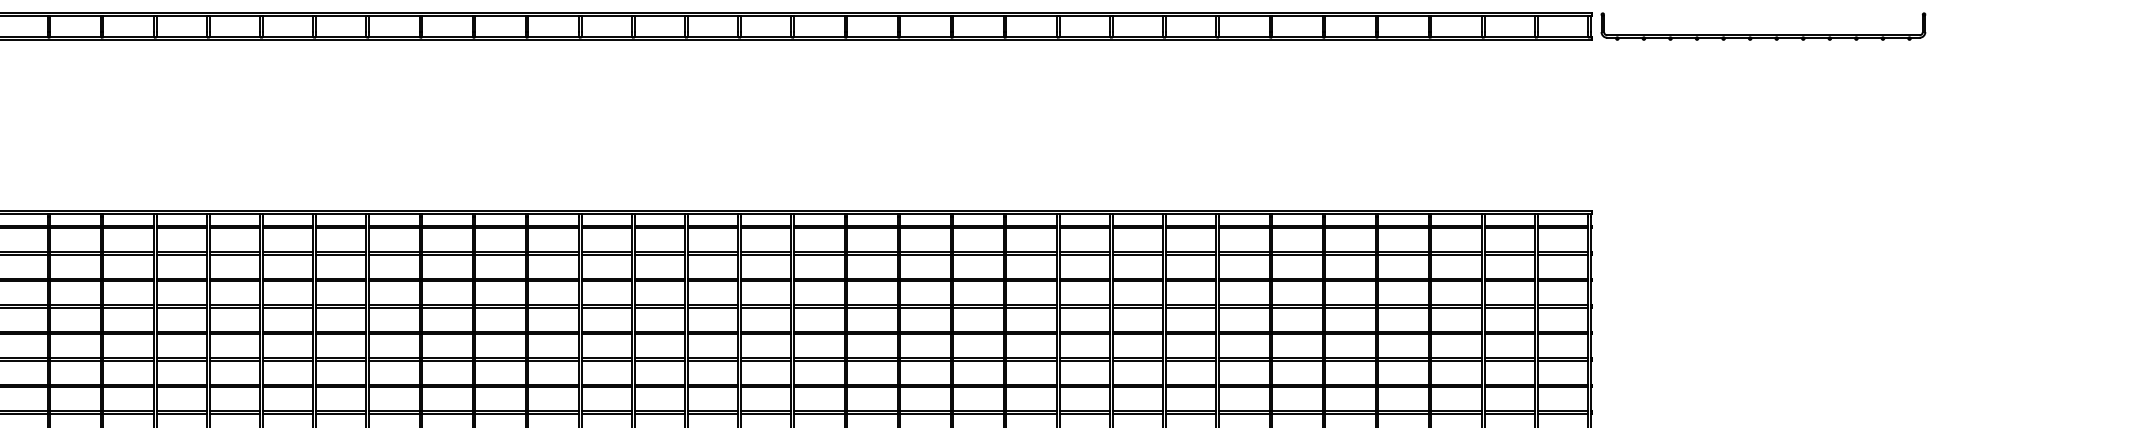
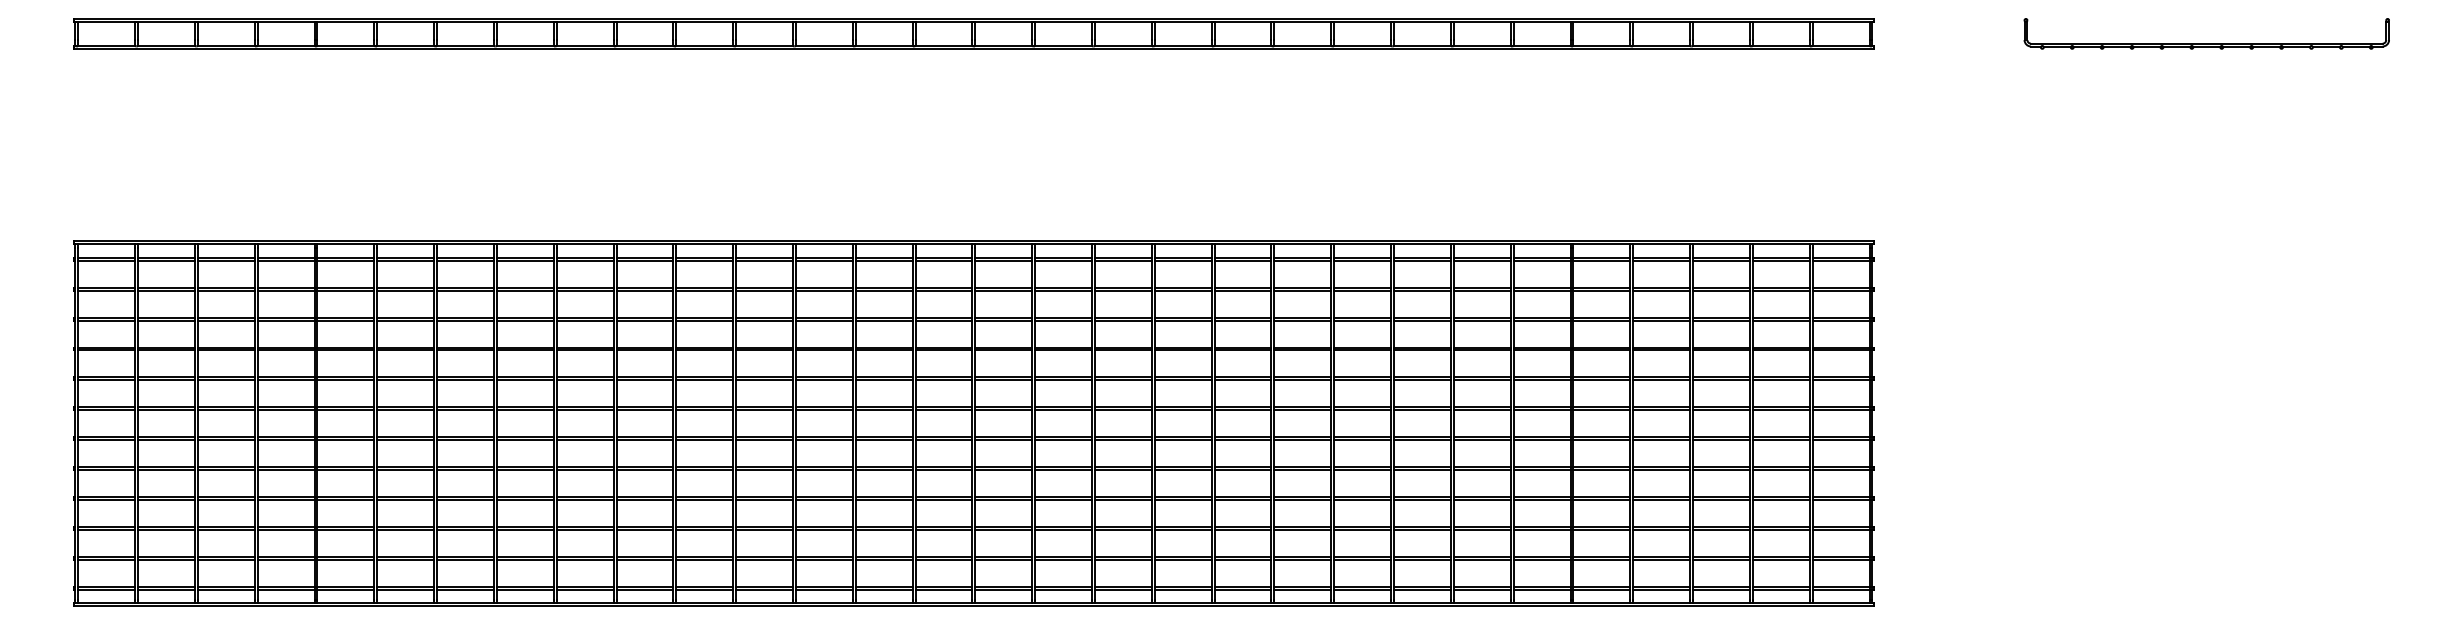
part: (1763, 35) -> (2206, 43), moved

